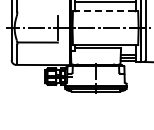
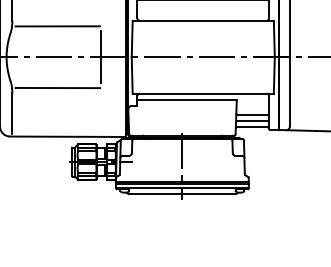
line: (105, 11) -> (203, 20), dashed -> solid
line: (37, 14) -> (55, 27), added

